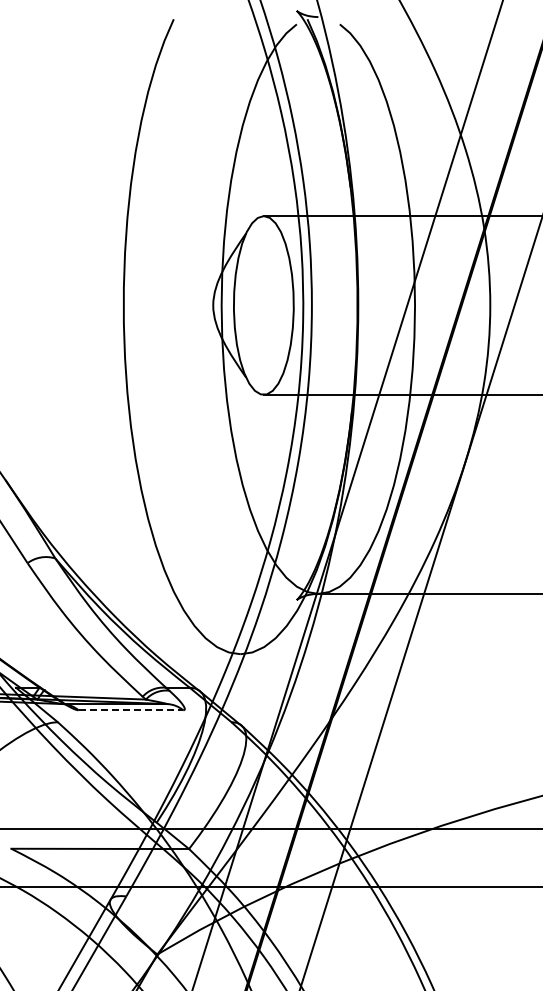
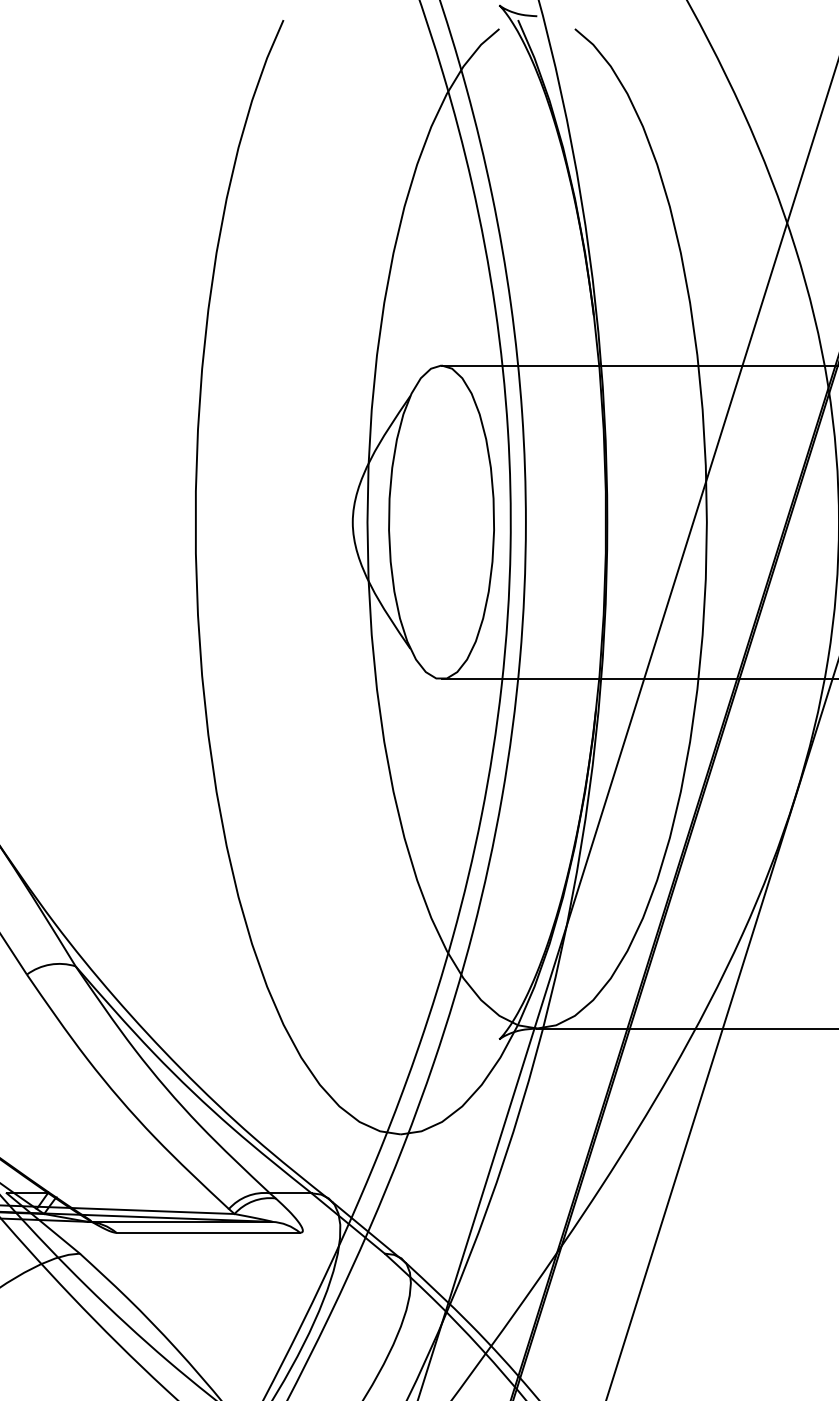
line: (131, 710) -> (209, 1233), dashed -> solid

